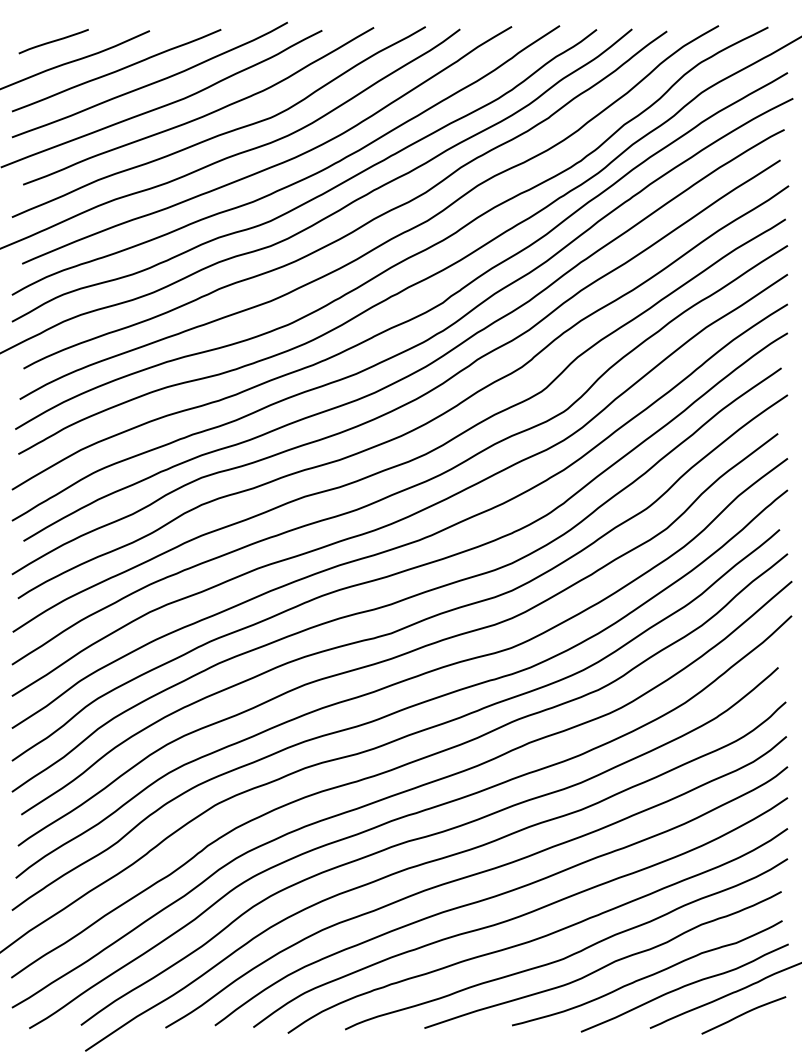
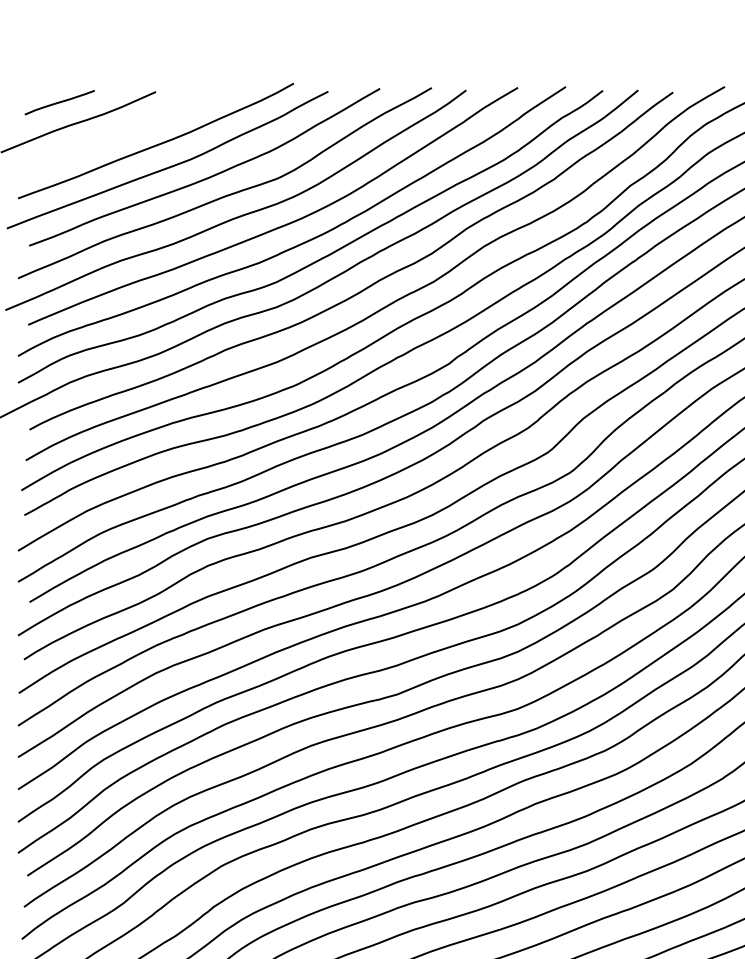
line: (116, 70) -> (122, 131), removed

